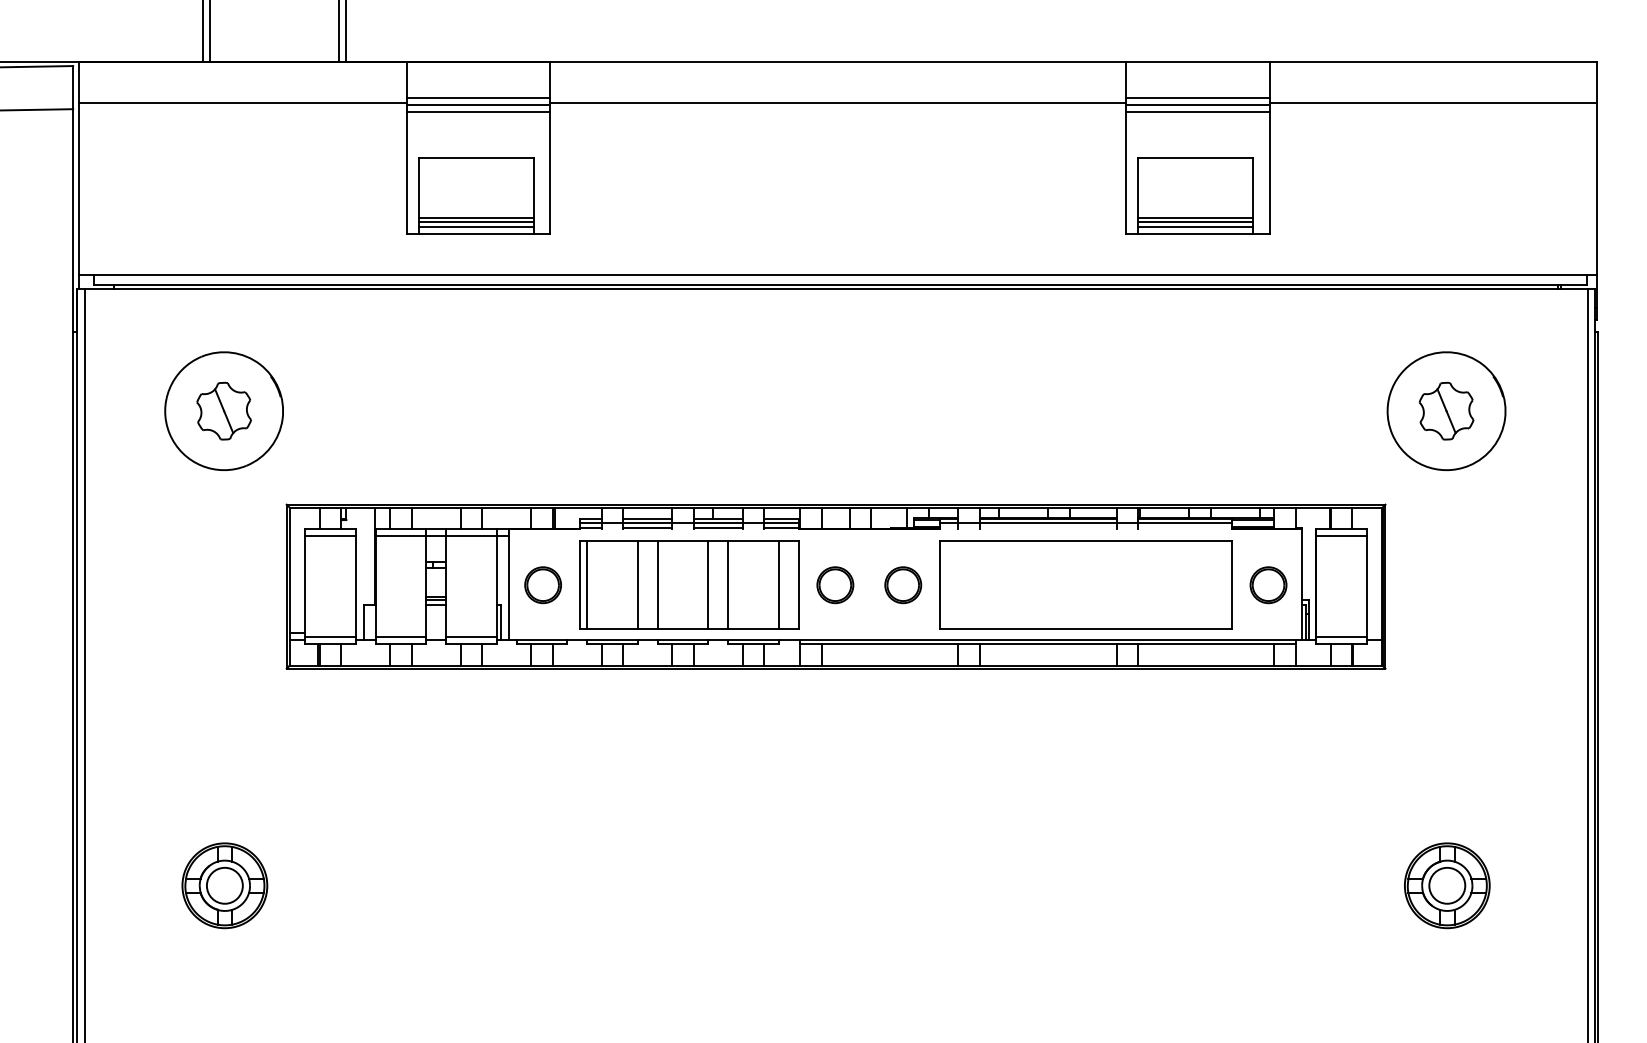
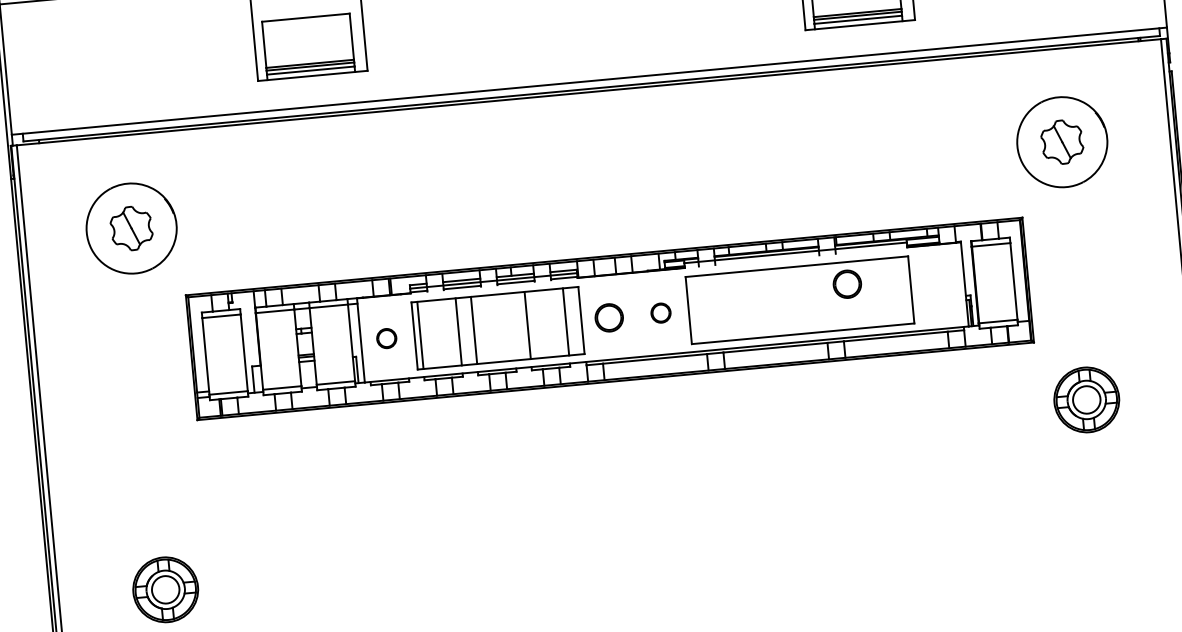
part: (542, 585) -> (386, 338), size x0.7
line: (708, 585) -> (512, 327), removed
part: (903, 585) -> (661, 313), size x0.7
part: (1268, 585) -> (847, 284), moved
part: (1447, 885) -> (1086, 399), moved

